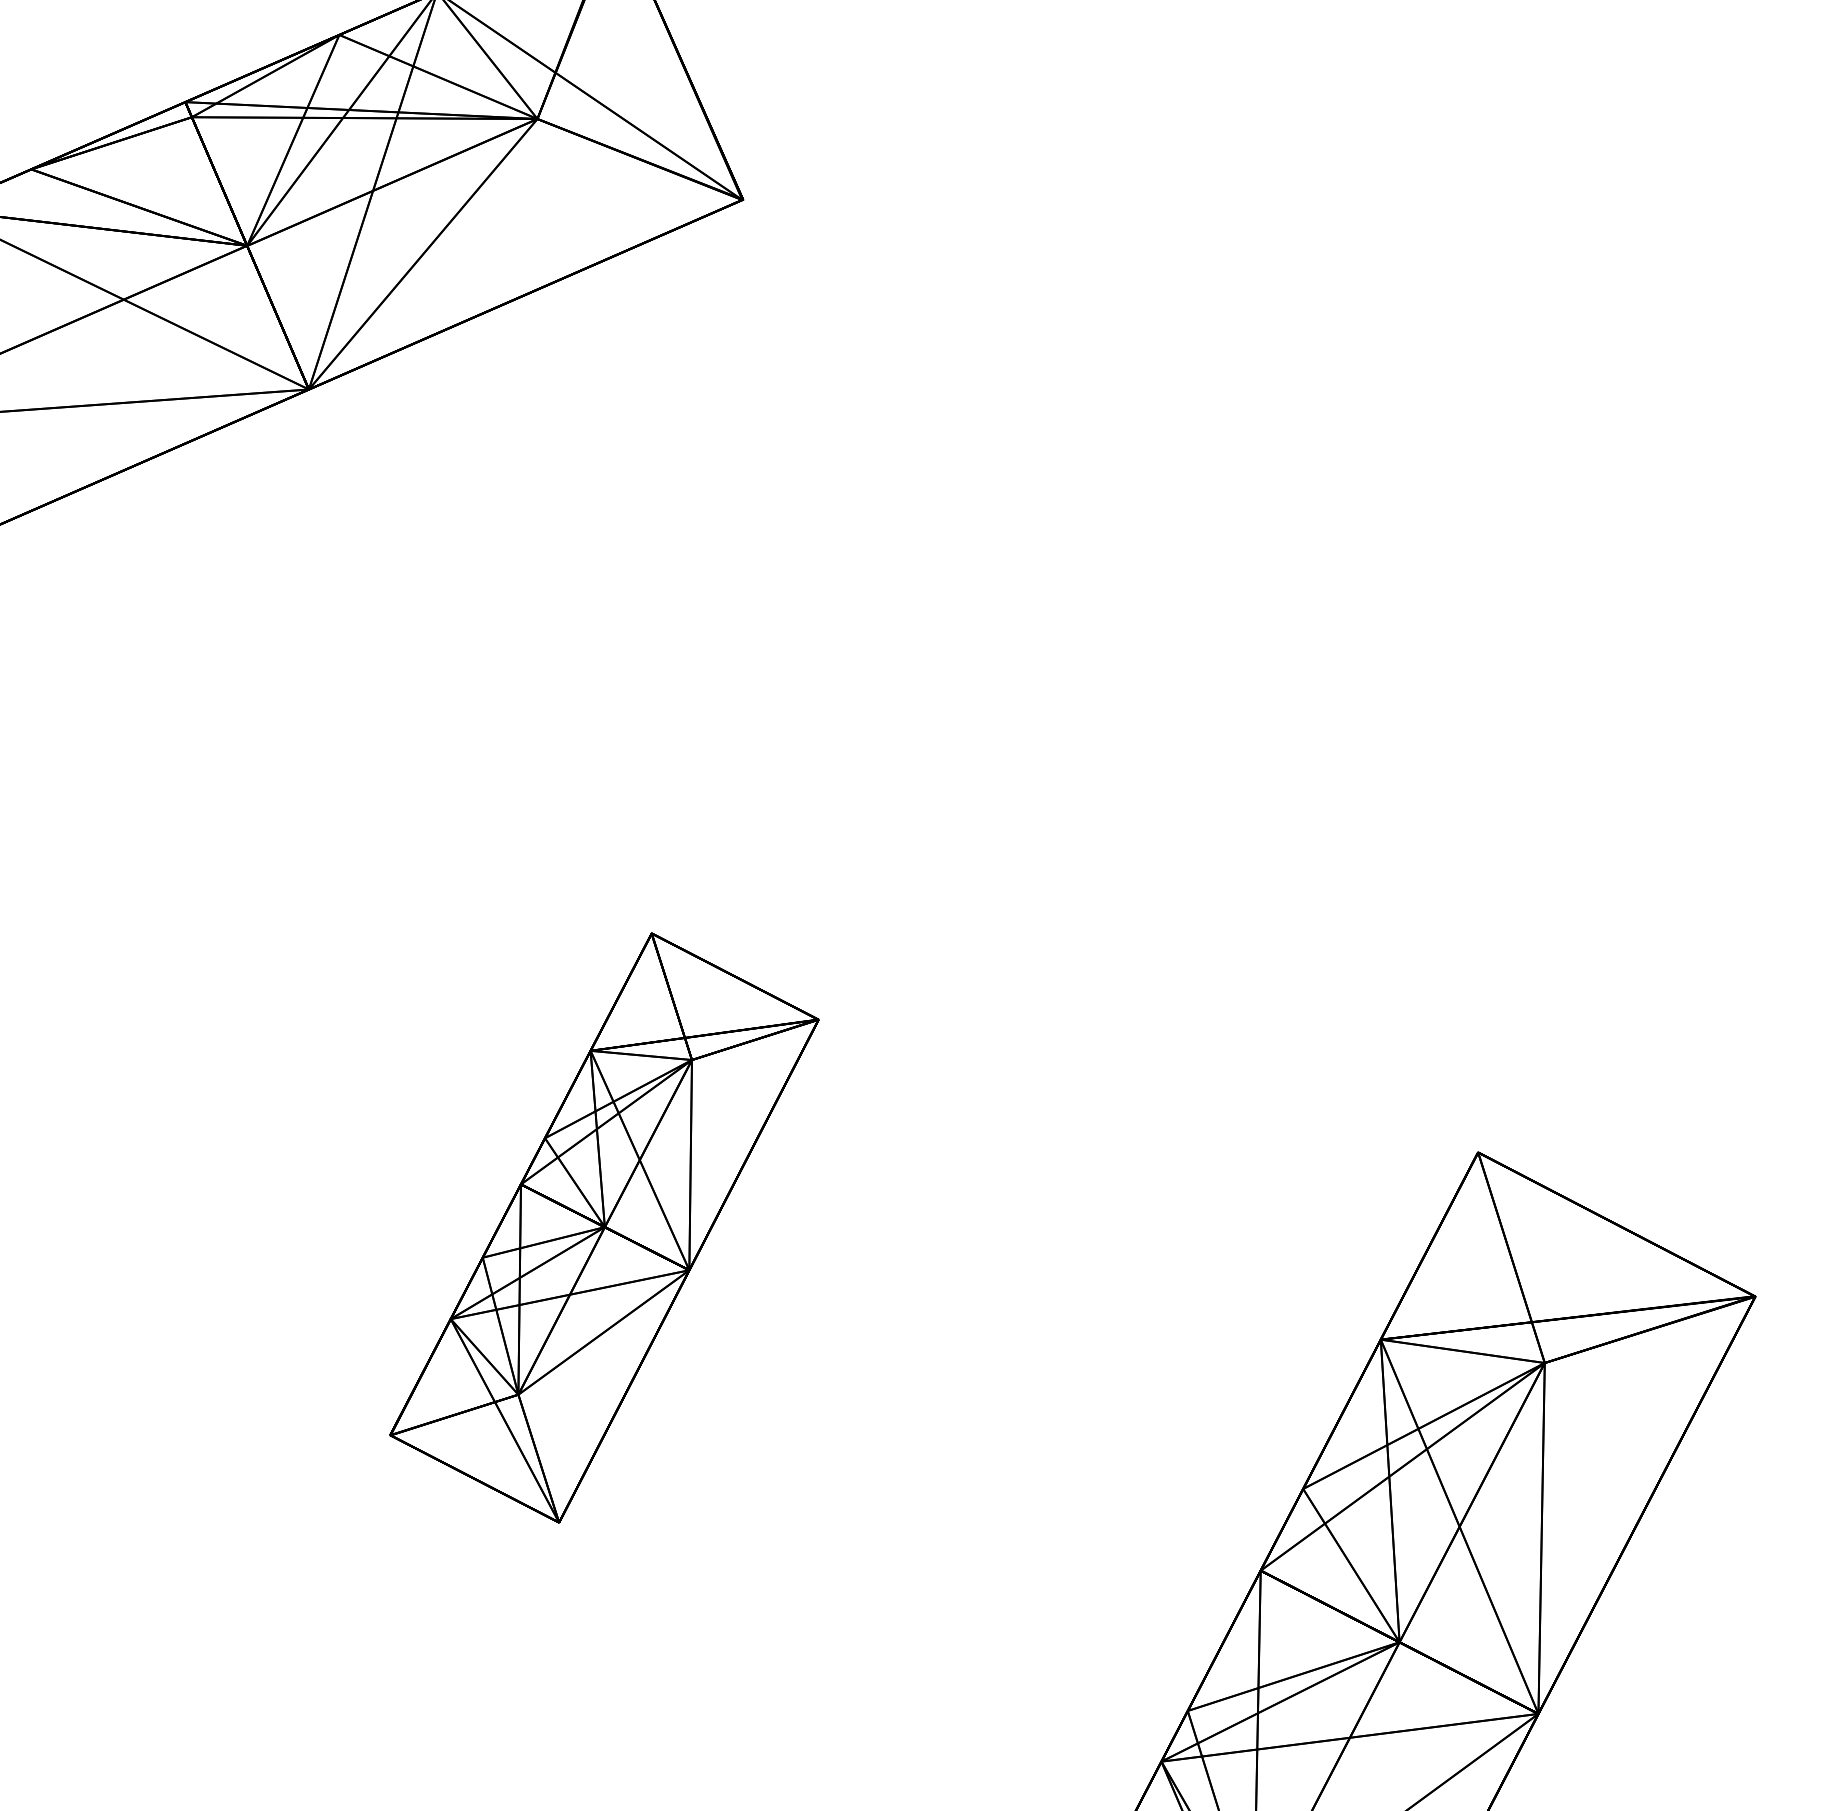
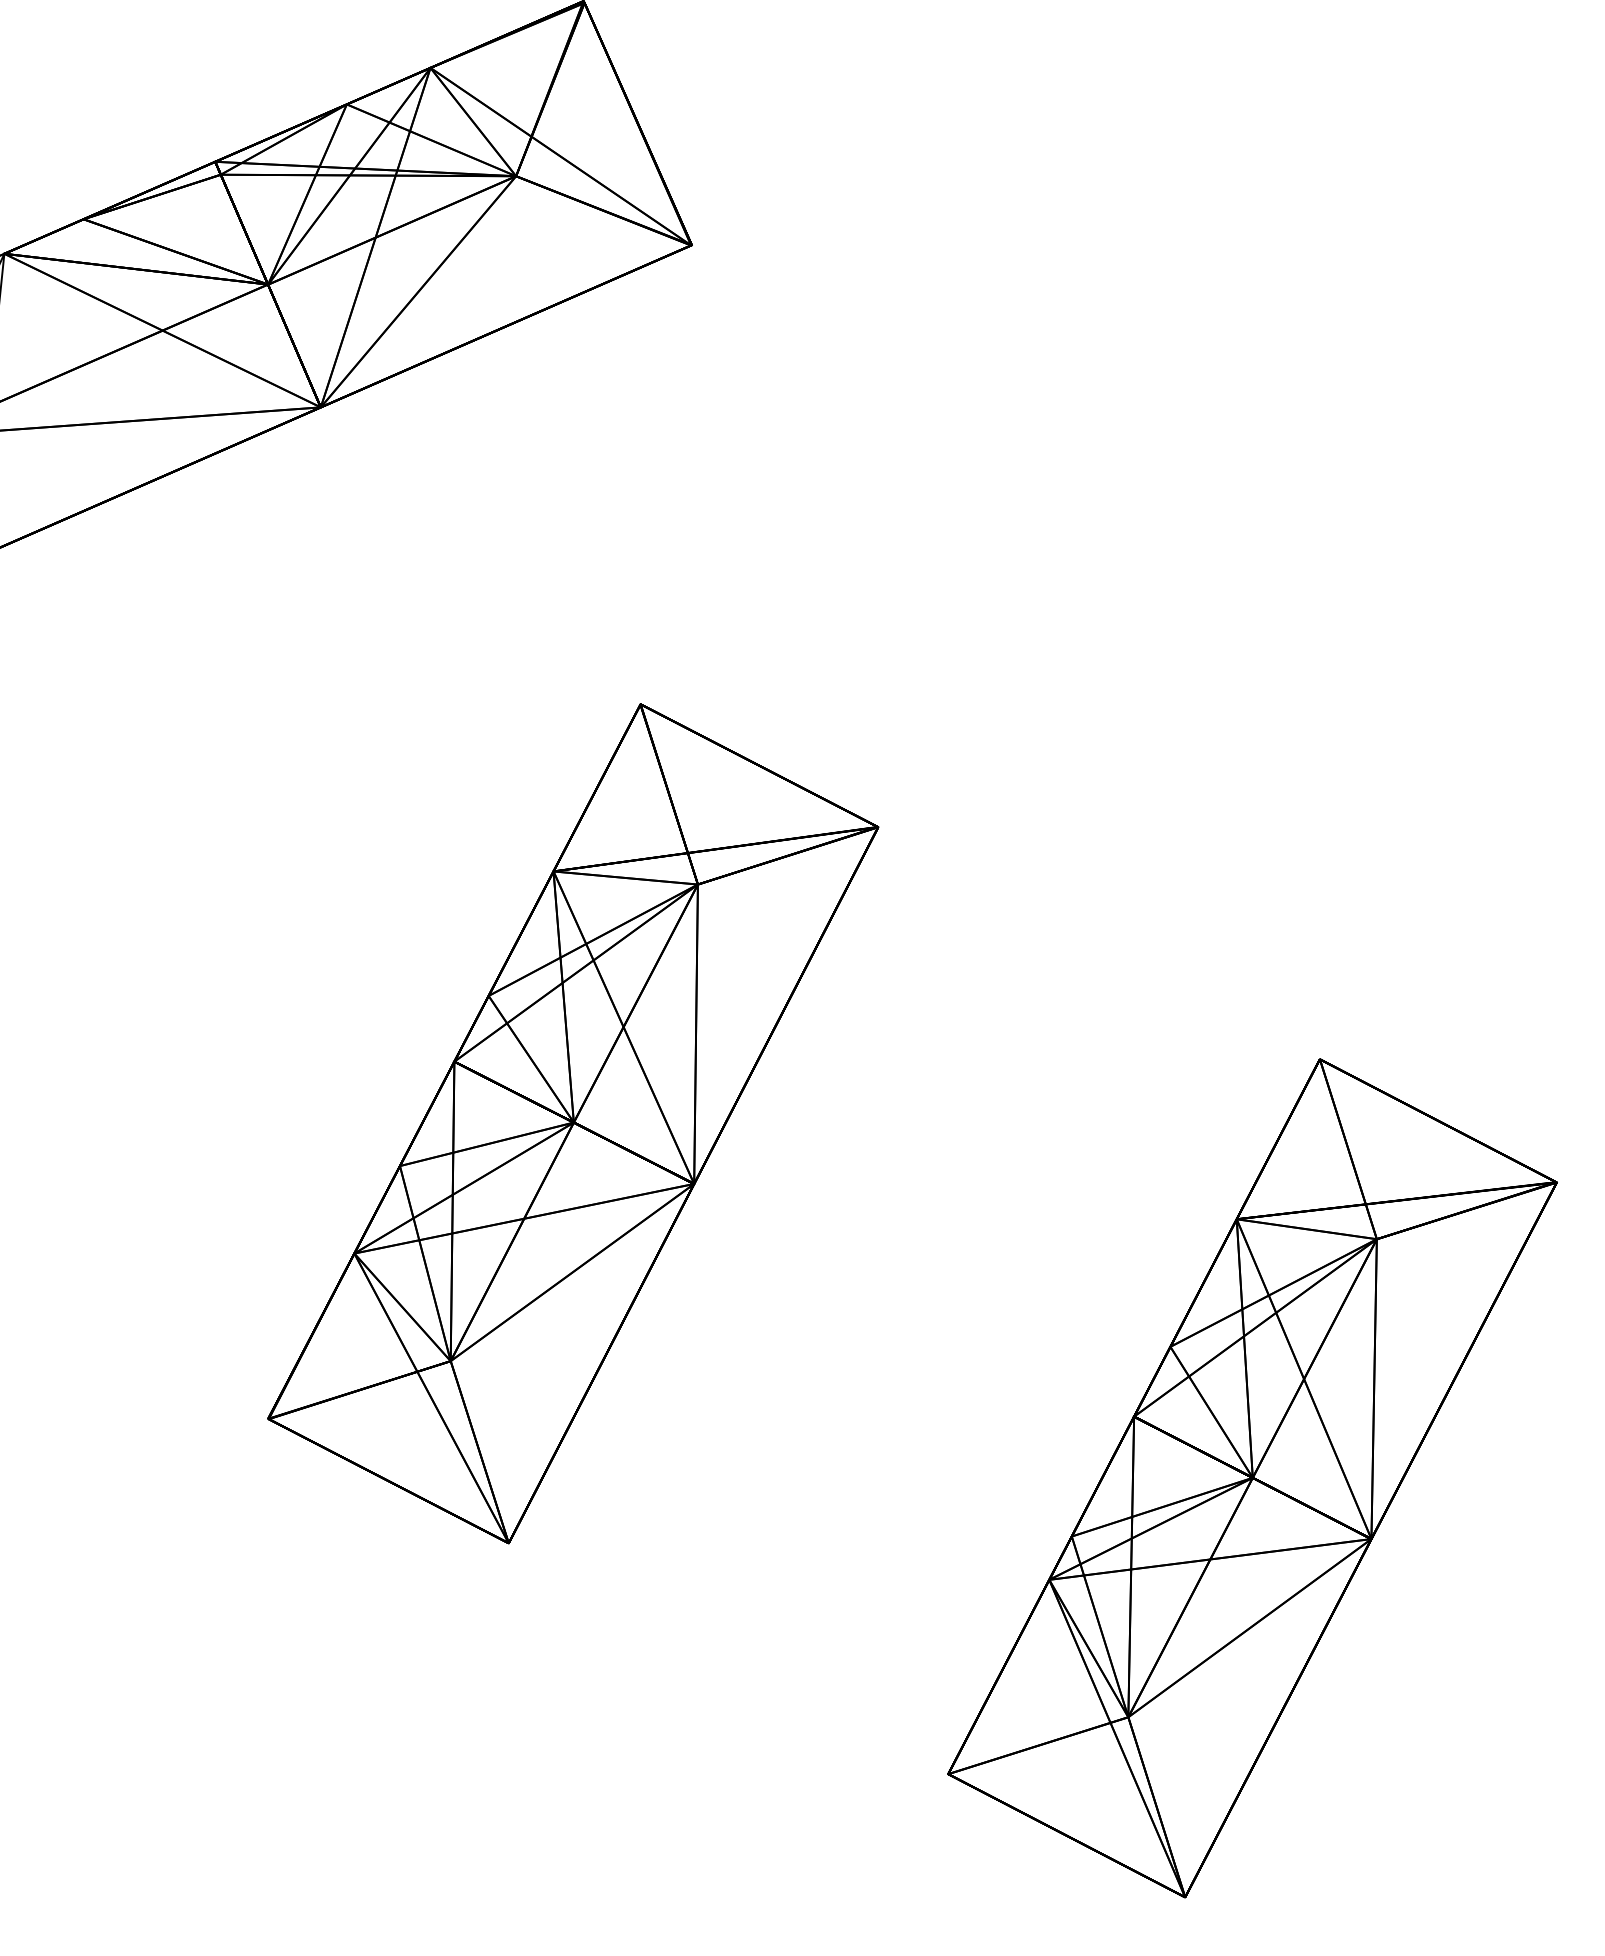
part: (604, 1227) -> (573, 1123), size x1.67

